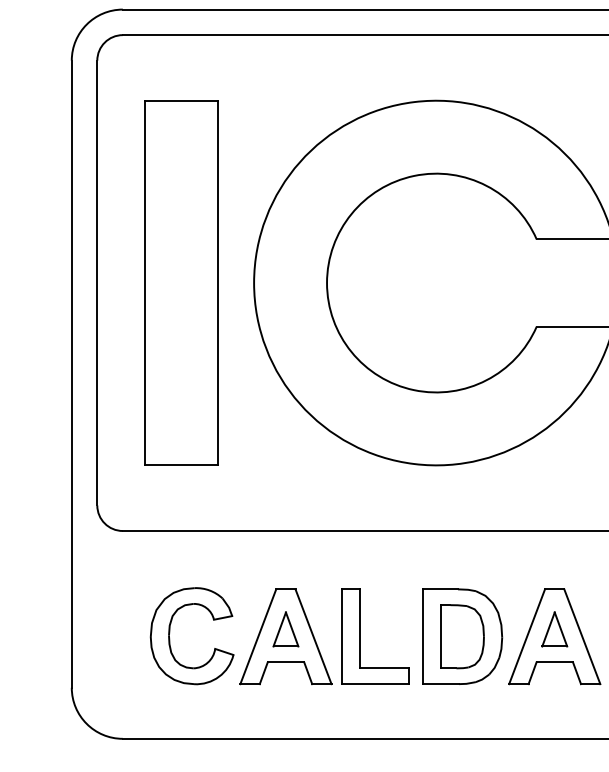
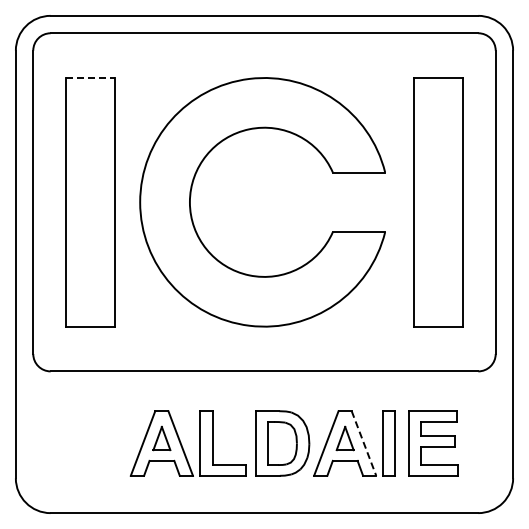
line: (181, 101) -> (90, 78), solid -> dashed
part: (170, 635) -> (83, 442), removed
line: (583, 636) -> (364, 443), solid -> dashed

